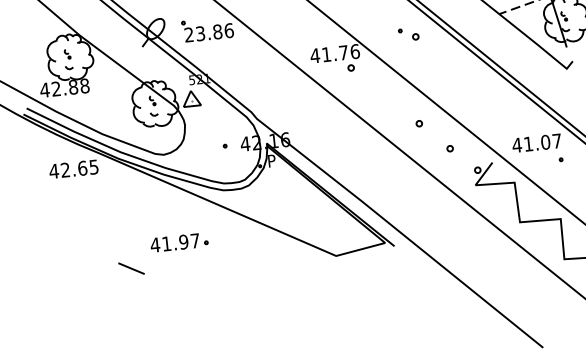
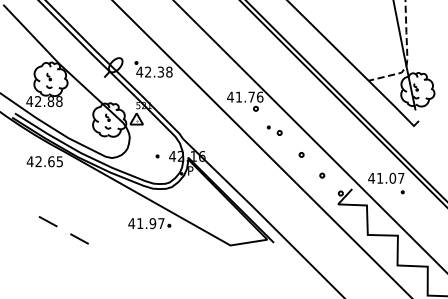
text: (208, 31) -> (154, 71), 23.86 -> 42.38
part: (408, 34) -> (274, 130), moved
part: (179, 242) -> (149, 223), moved
line: (85, 249) -> (47, 221), added

